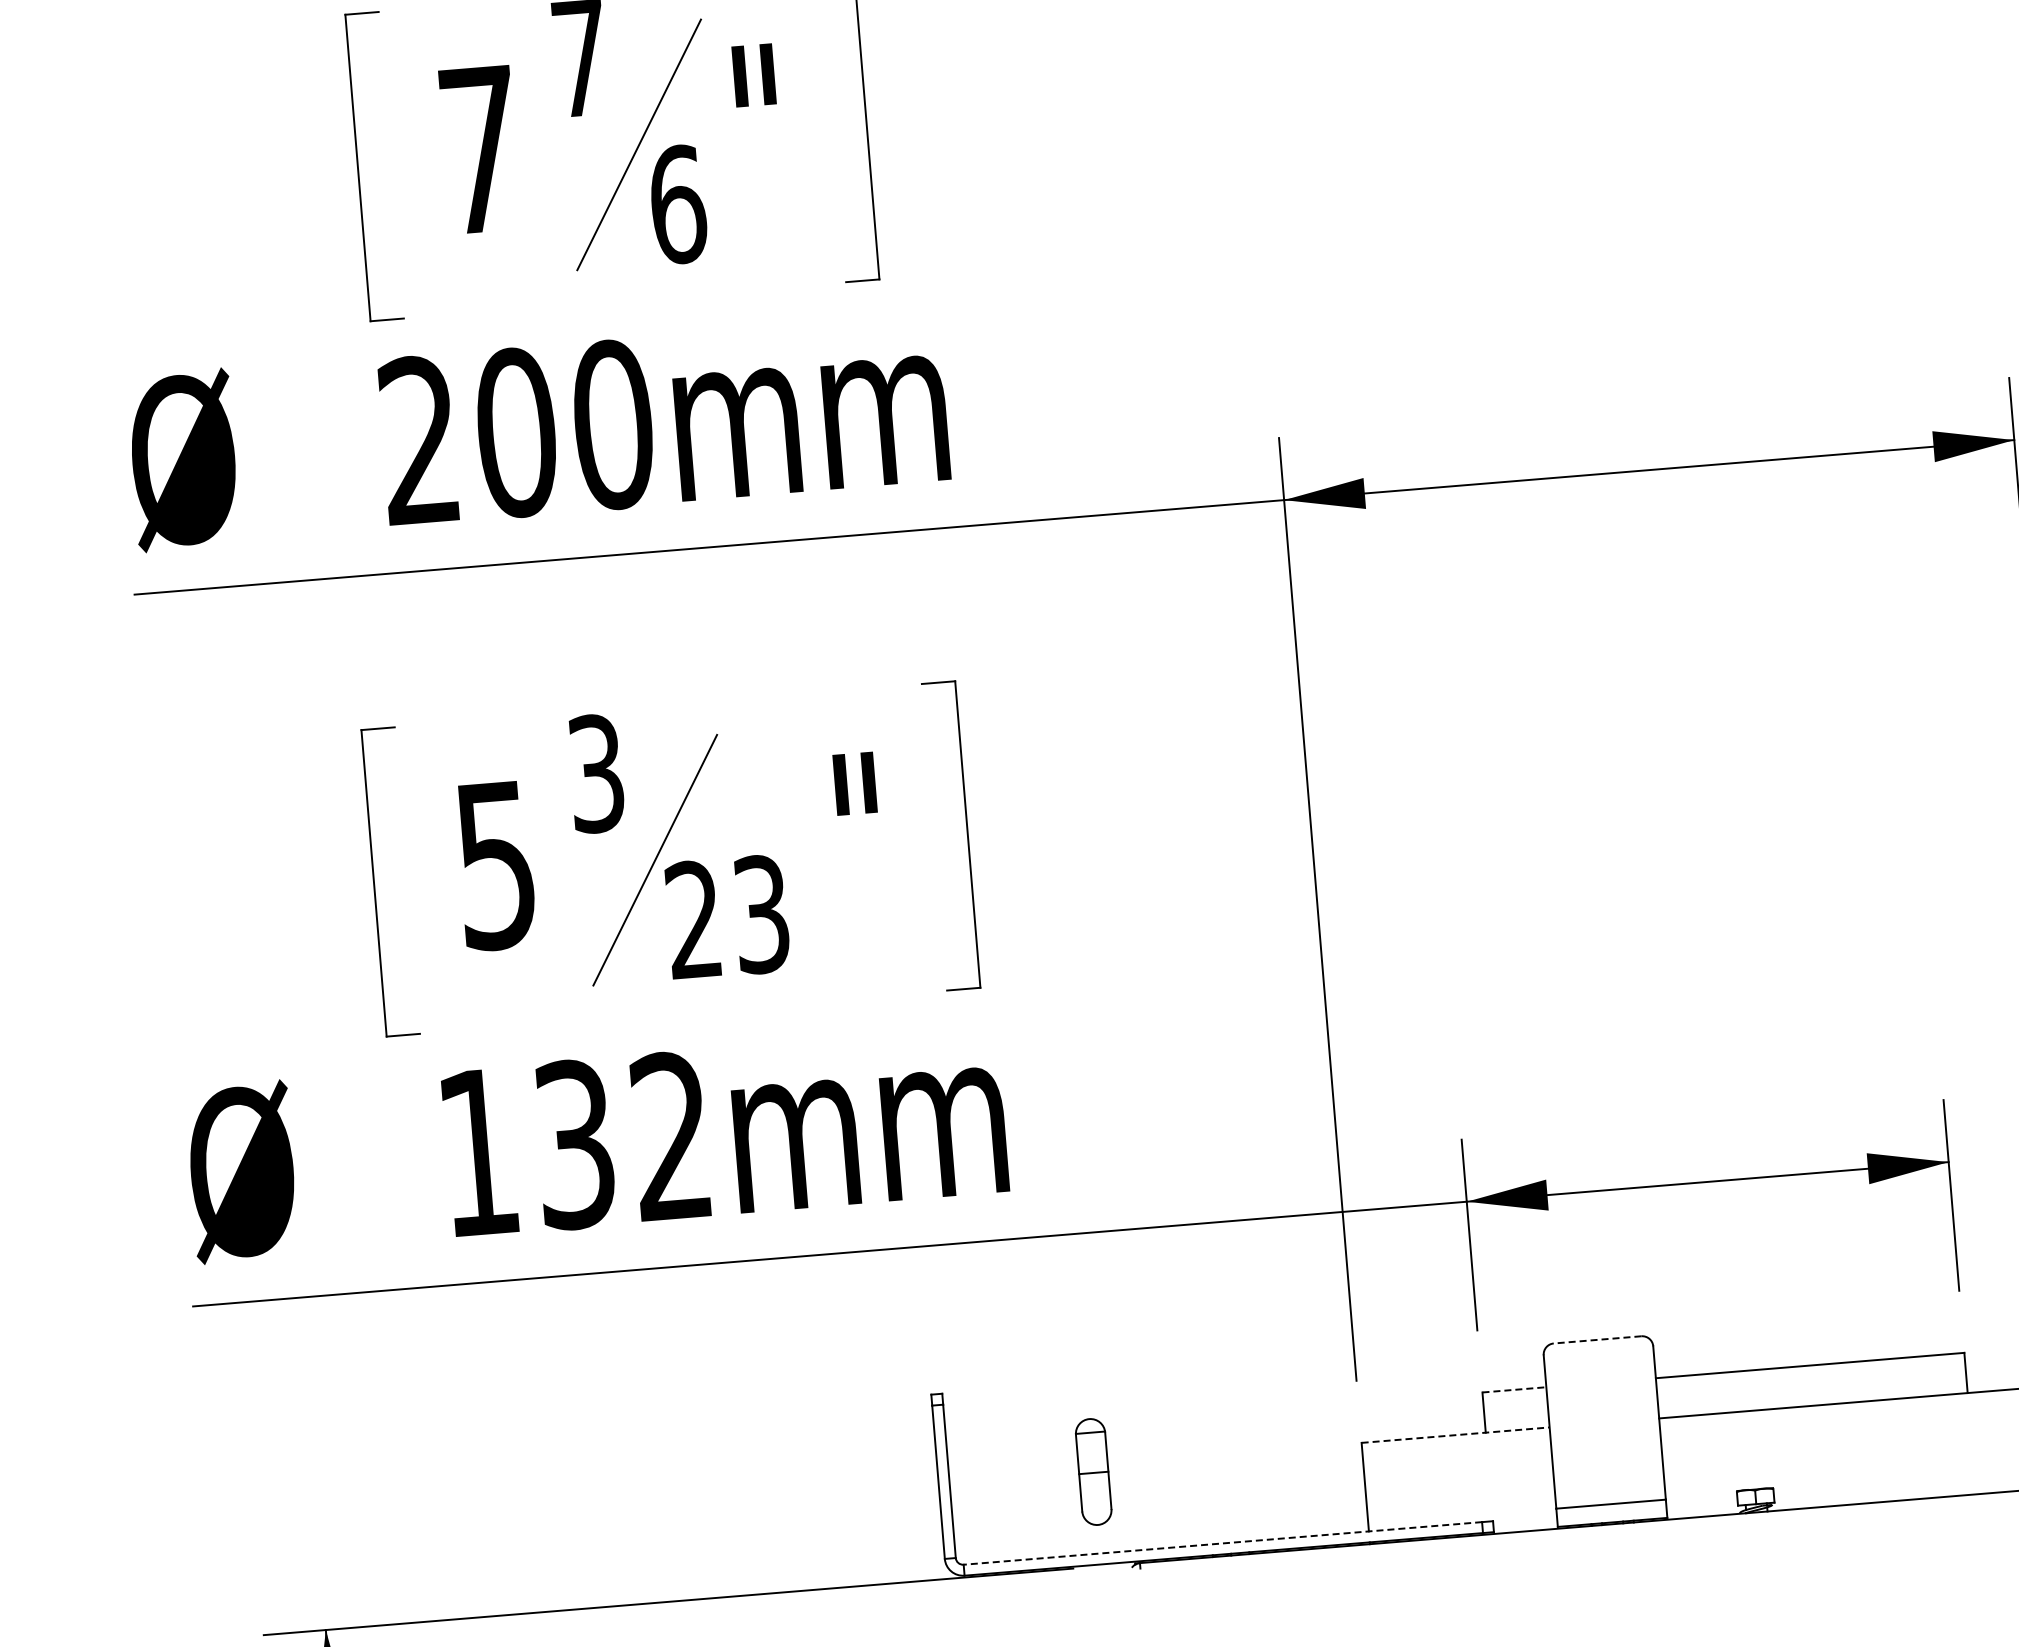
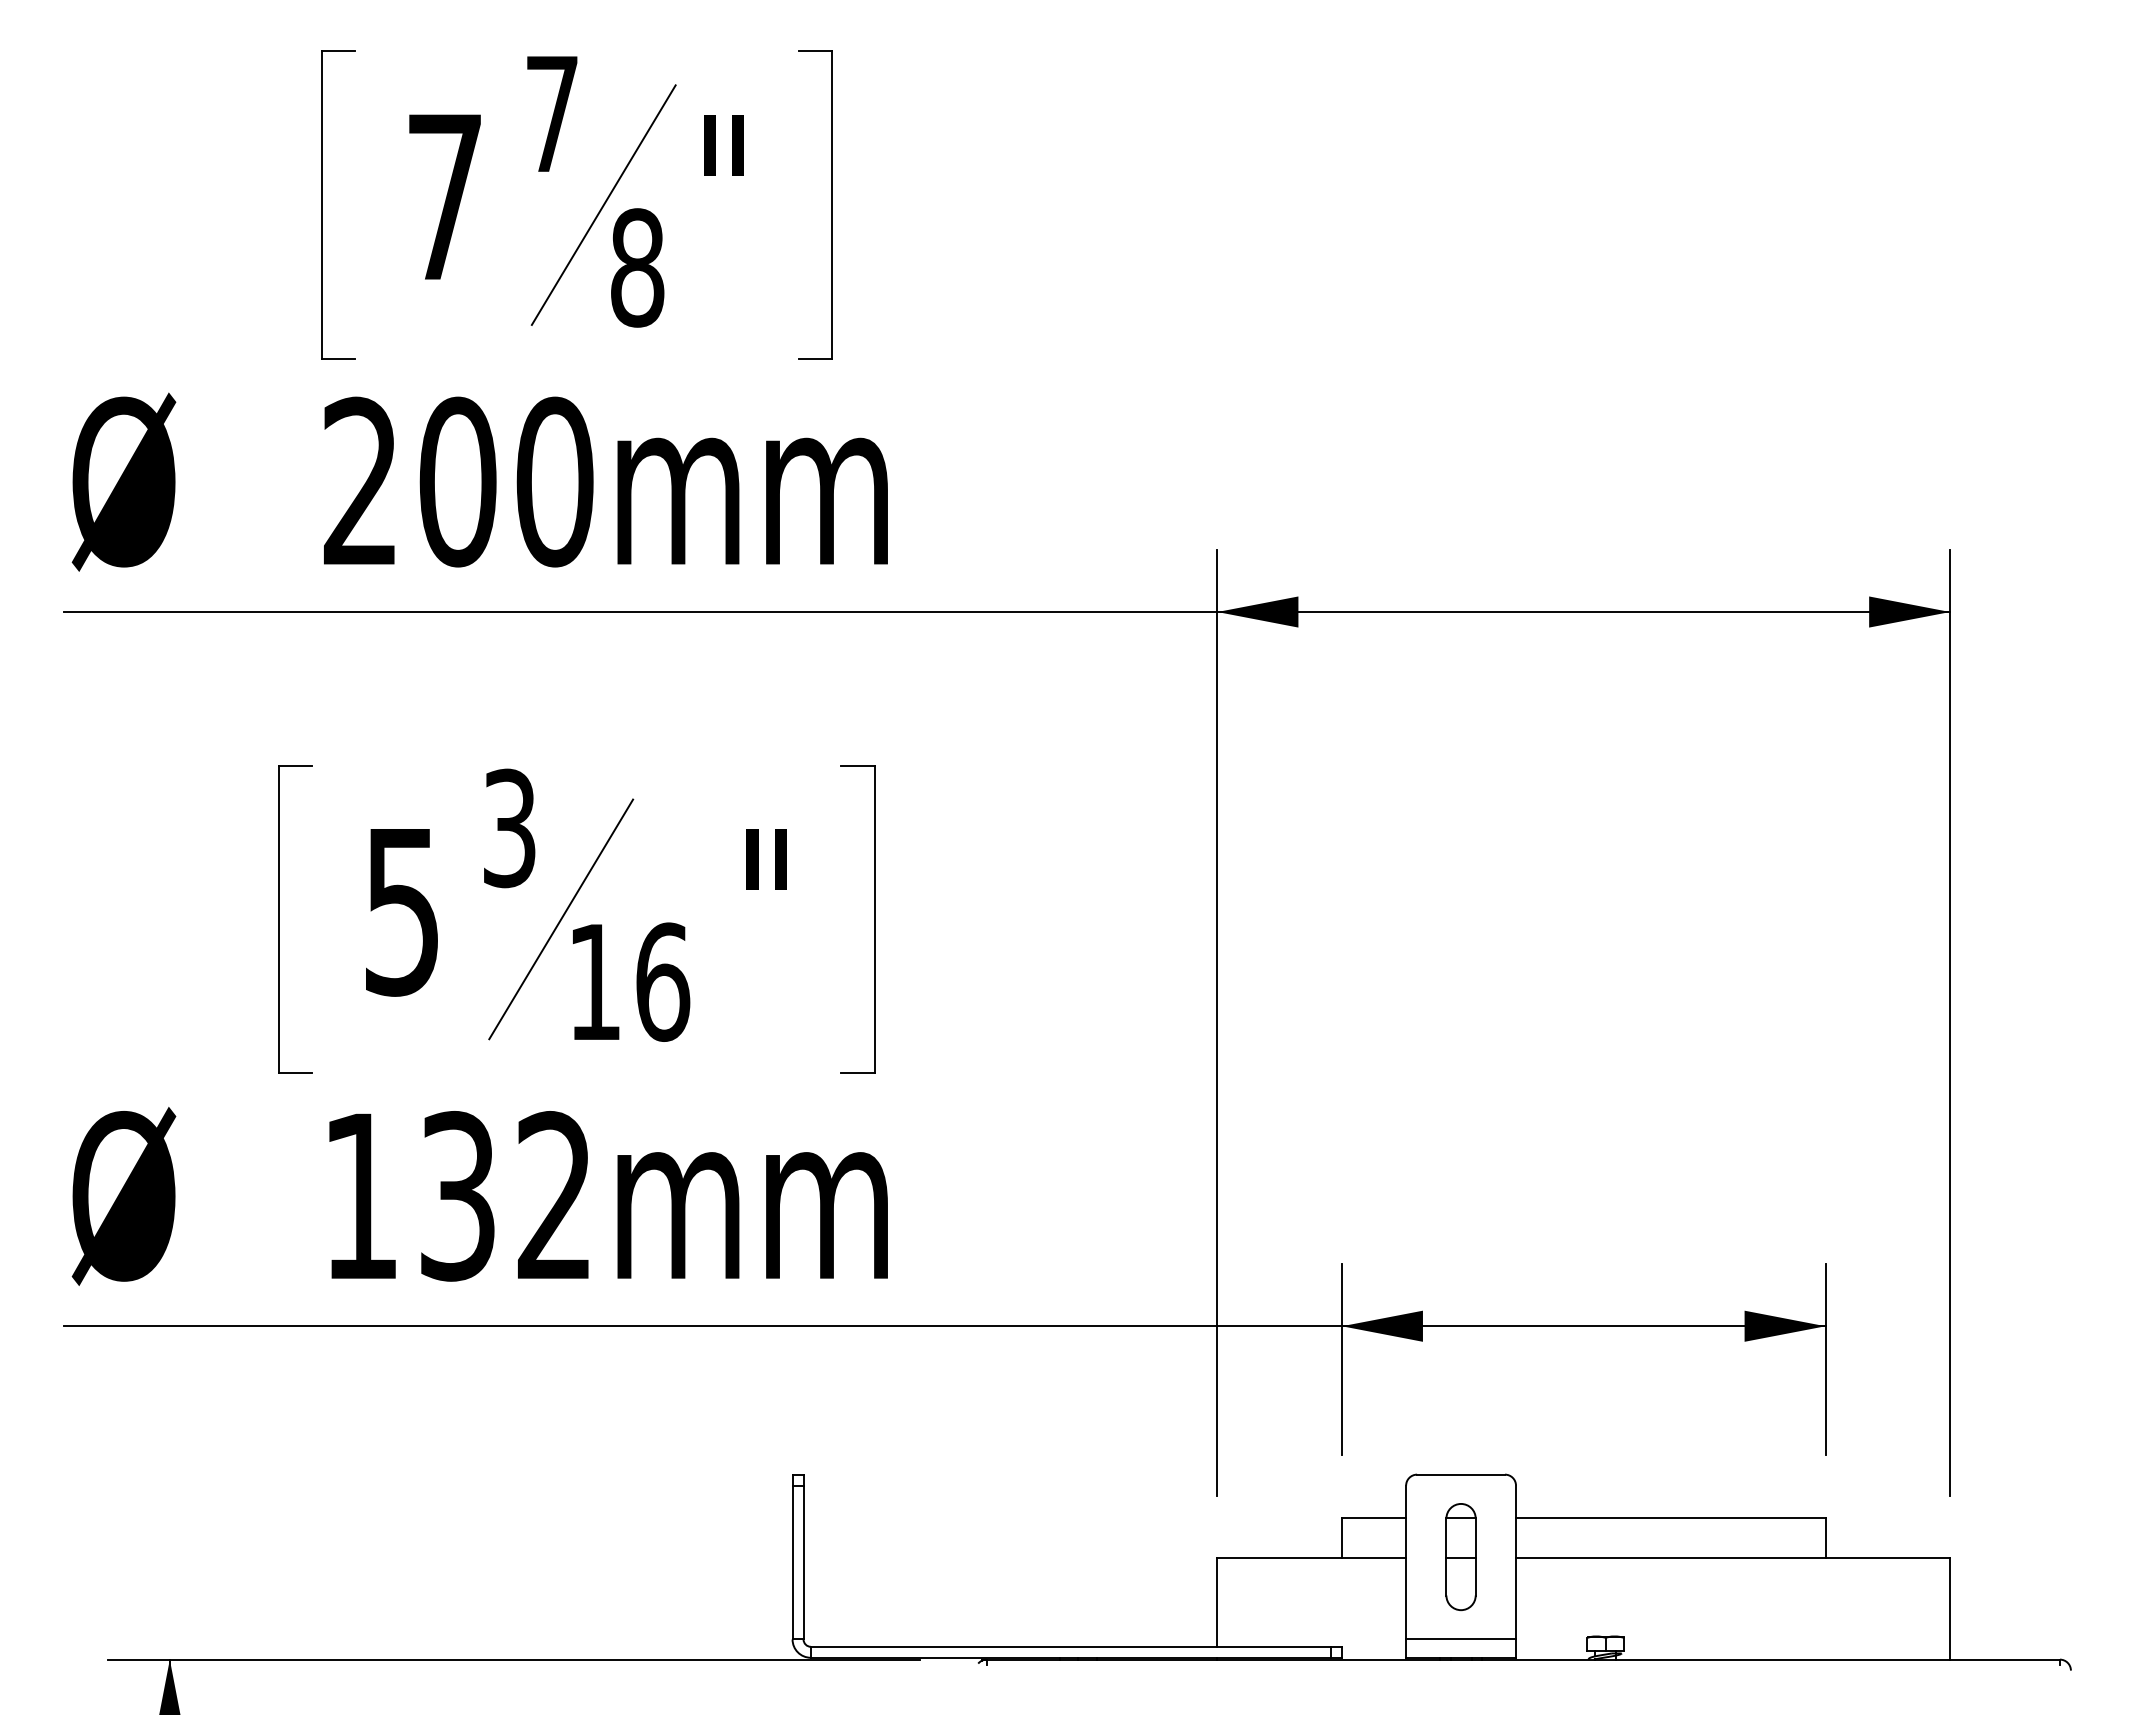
text: (677, 204) -> (637, 267), 6 -> 8
text: (728, 916) -> (629, 981), 23 -> 16
line: (1598, 1339) -> (1461, 1474), dashed -> solid
line: (1514, 1389) -> (1374, 1517), dashed -> solid
line: (1456, 1434) -> (1312, 1557), dashed -> solid
part: (1093, 1472) -> (1460, 1557), moved
line: (1222, 1543) -> (1070, 1646), dashed -> solid

